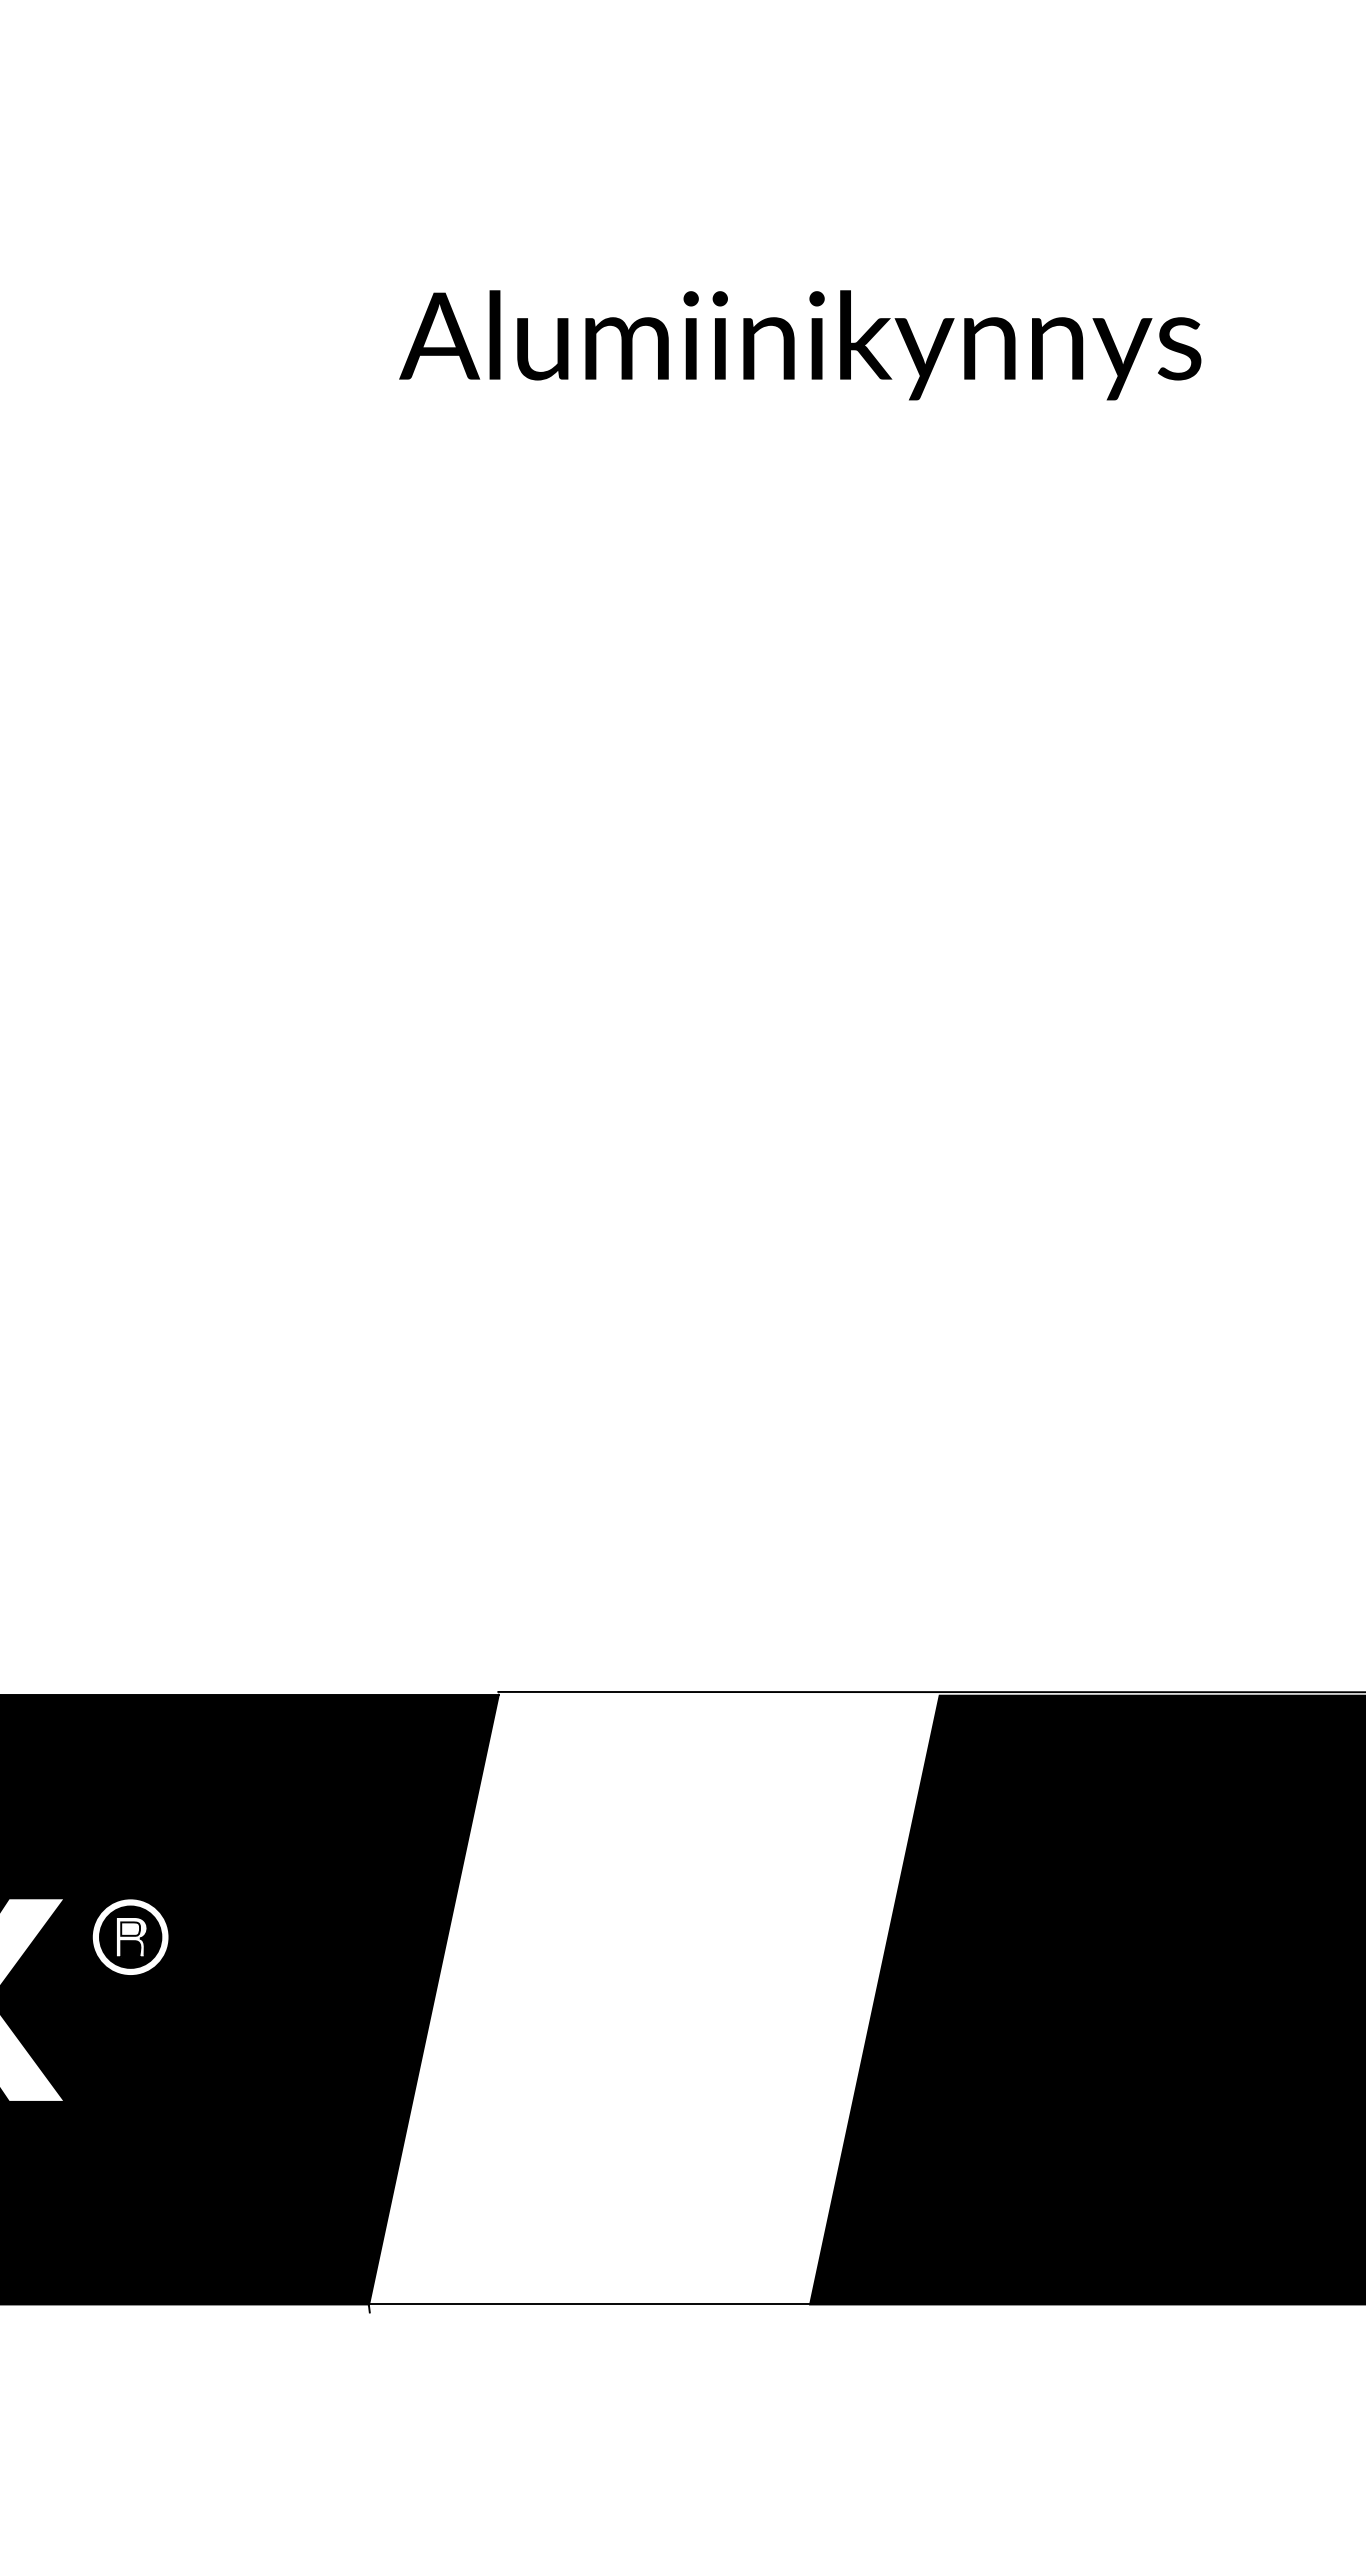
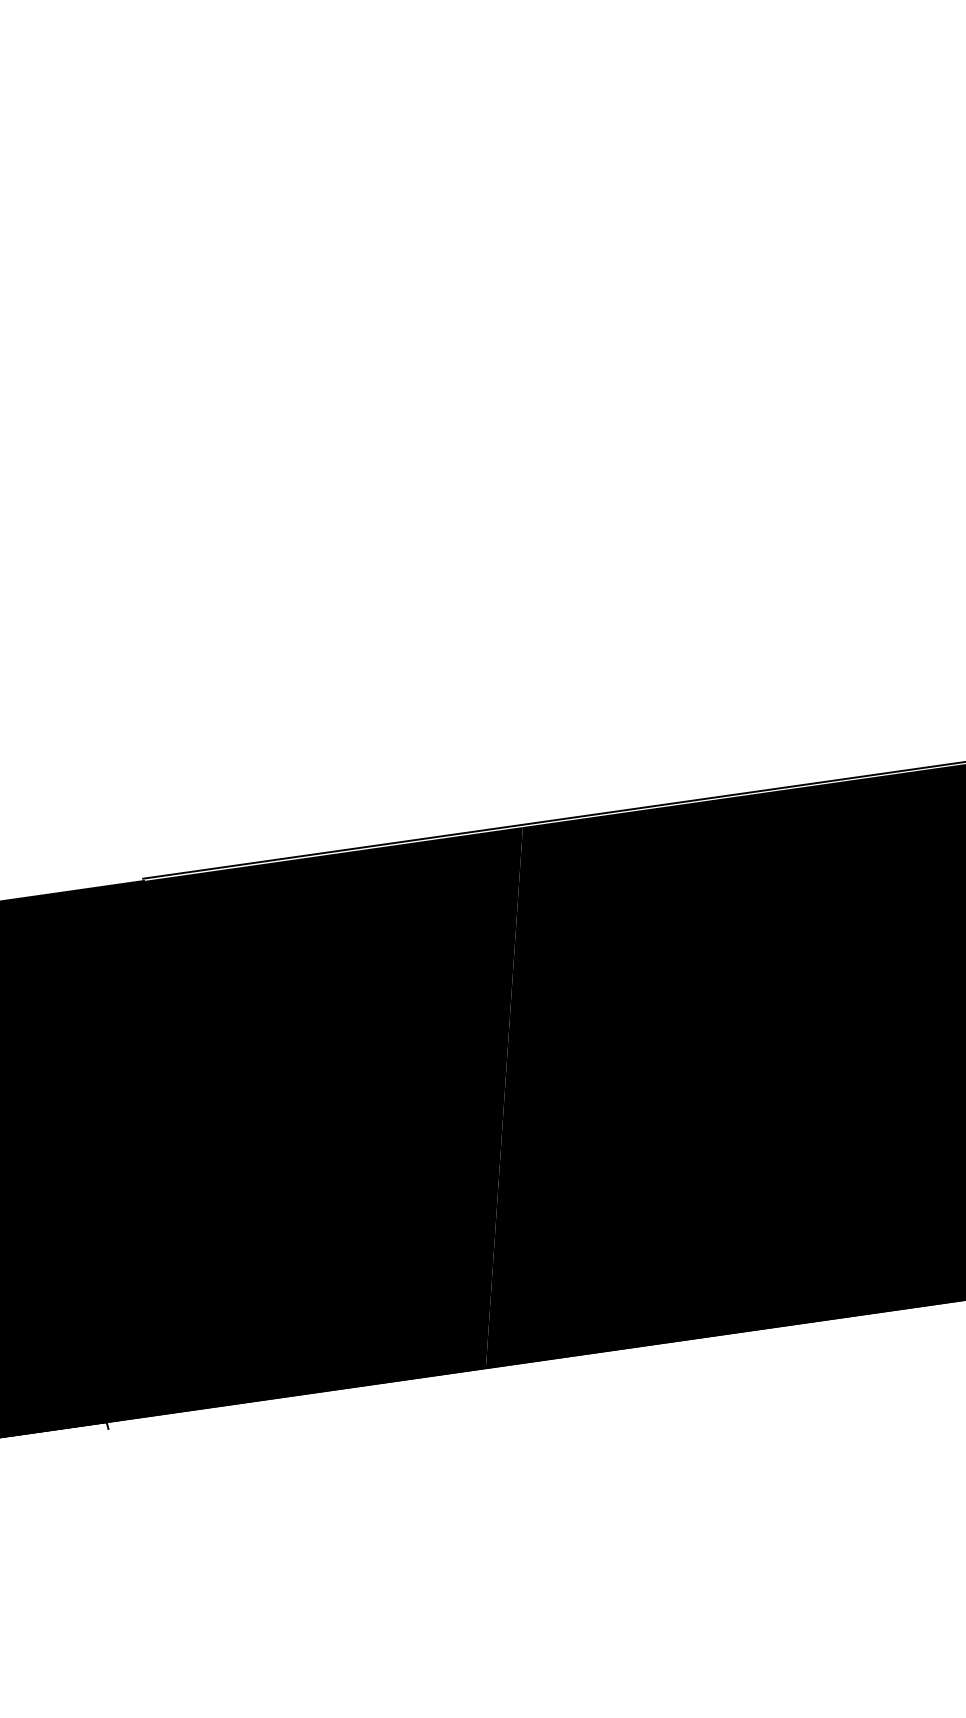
fill: (653, 1999) -> (314, 1124), added

